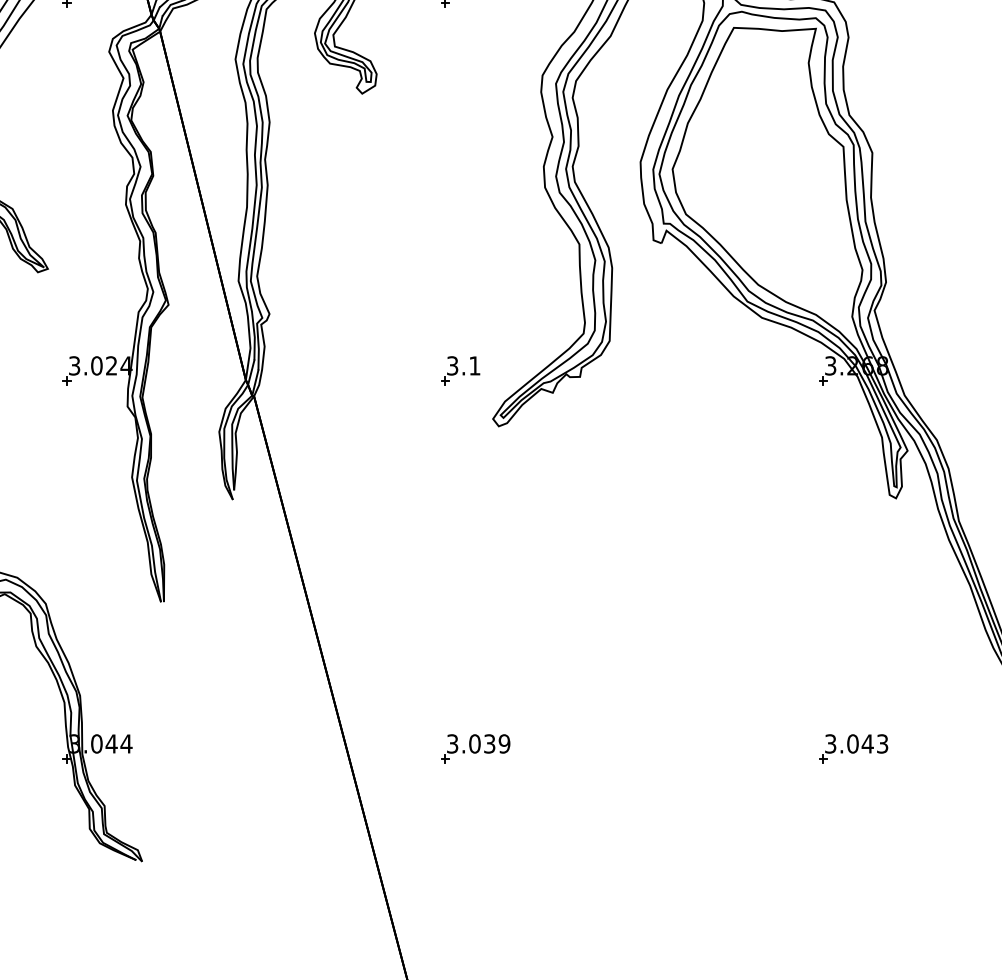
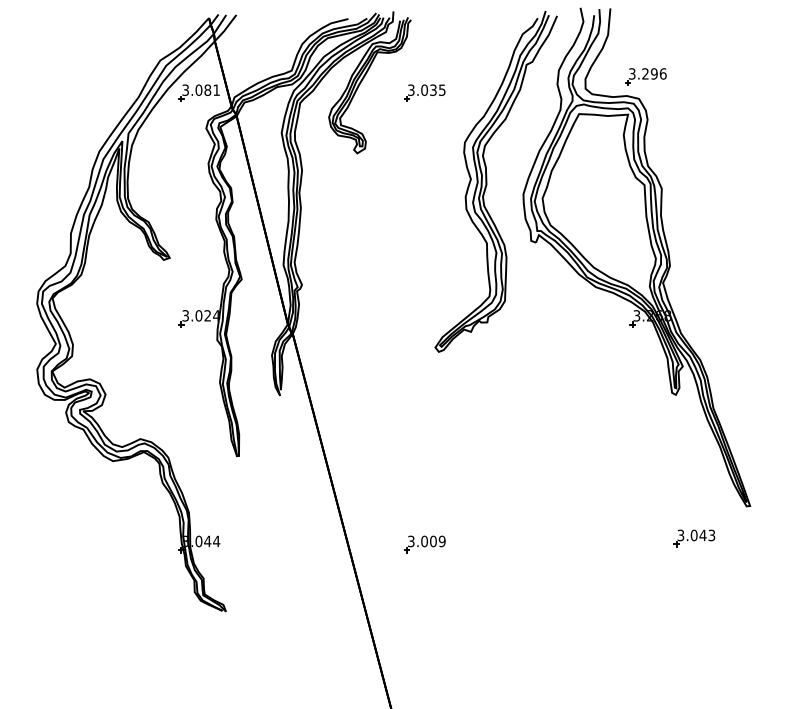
part: (459, 370) -> (415, 318), removed
text: (489, 744) -> (433, 541), 3.039 -> 3.009
part: (853, 749) -> (694, 538), moved

